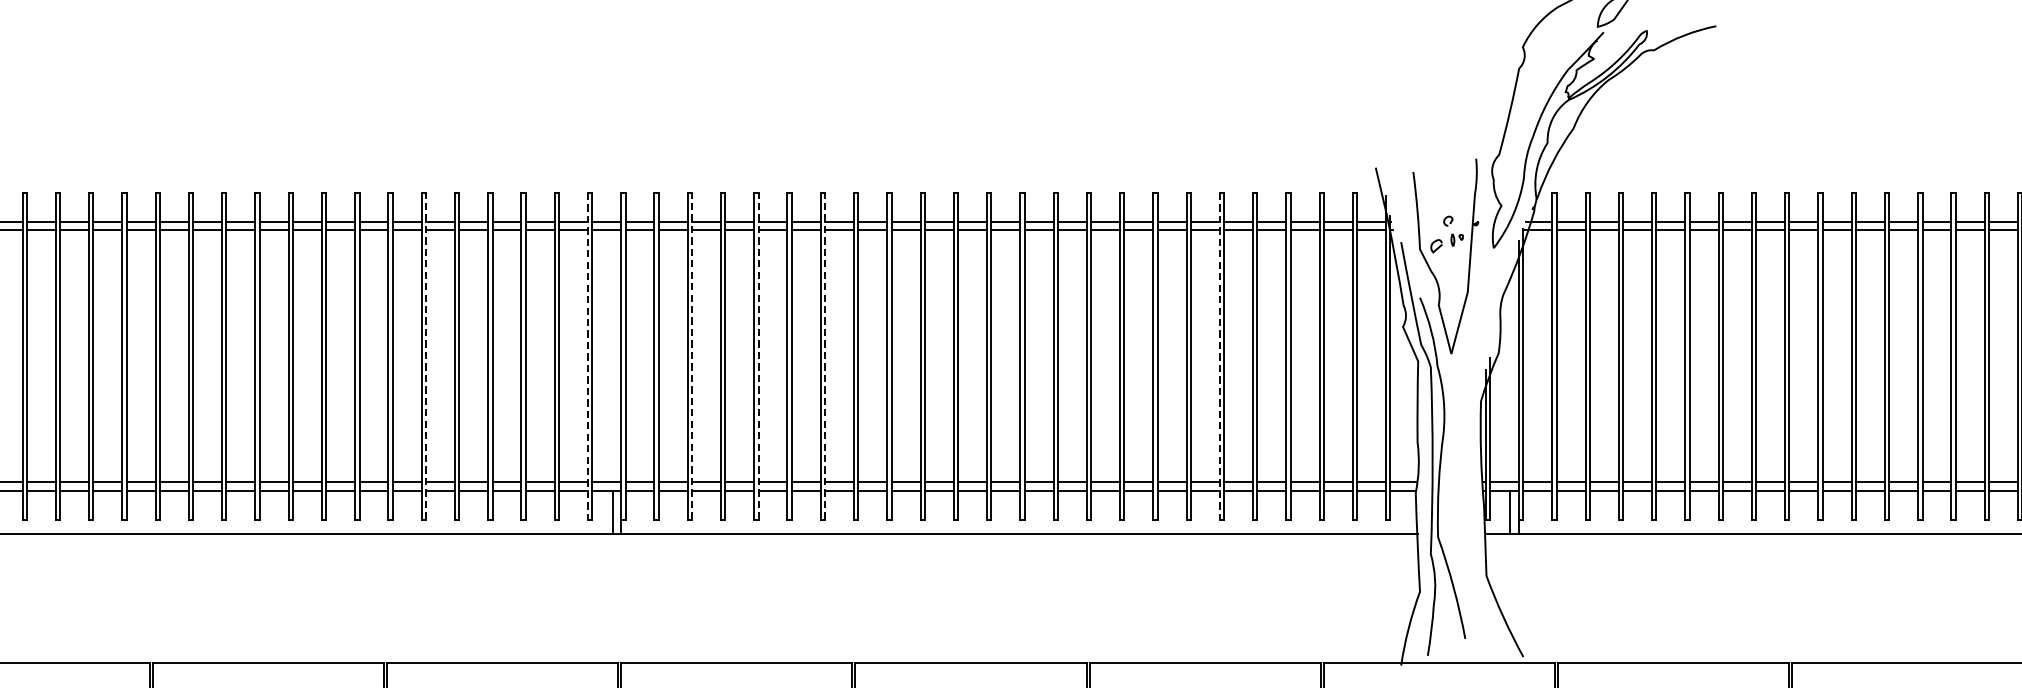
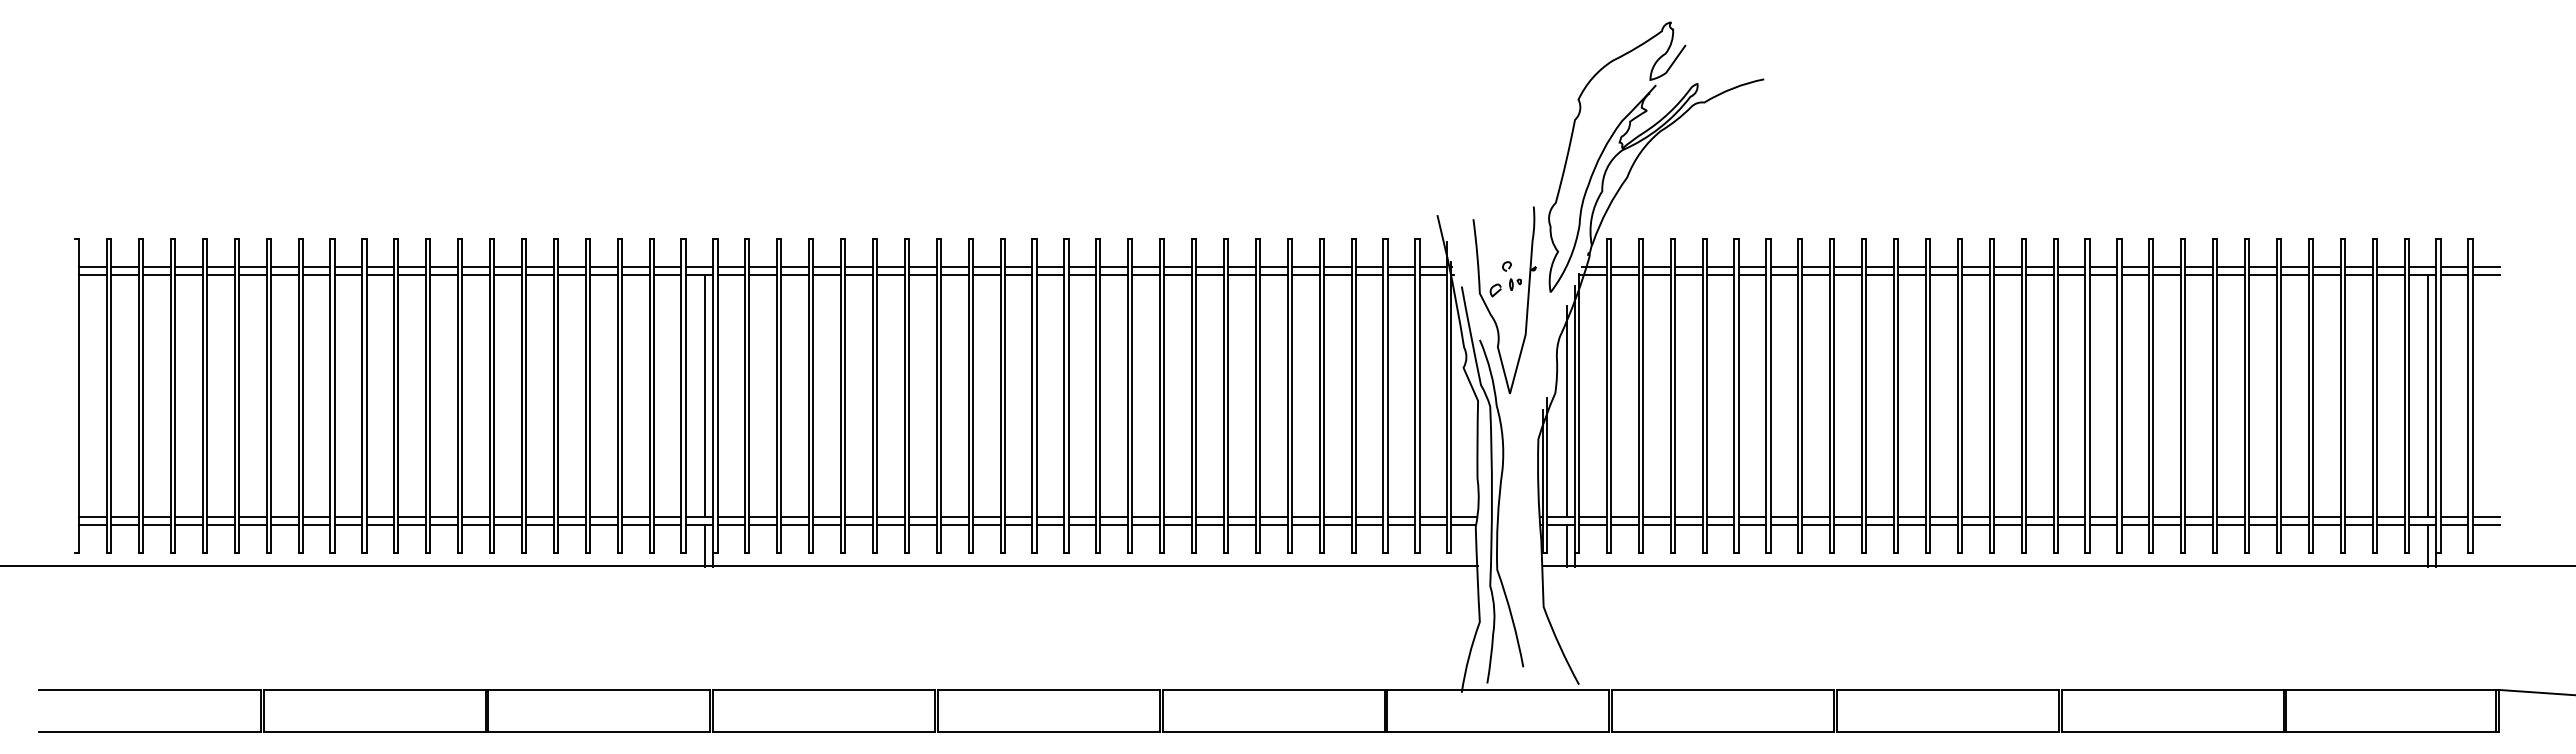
line: (612, 355) -> (705, 395), added
line: (426, 356) -> (526, 396), dashed -> solid
line: (587, 356) -> (681, 396), dashed -> solid
line: (692, 356) -> (781, 396), dashed -> solid
line: (758, 356) -> (845, 396), dashed -> solid
line: (825, 356) -> (909, 396), dashed -> solid
line: (1219, 356) -> (1287, 396), dashed -> solid
line: (1510, 372) -> (1566, 411), added

